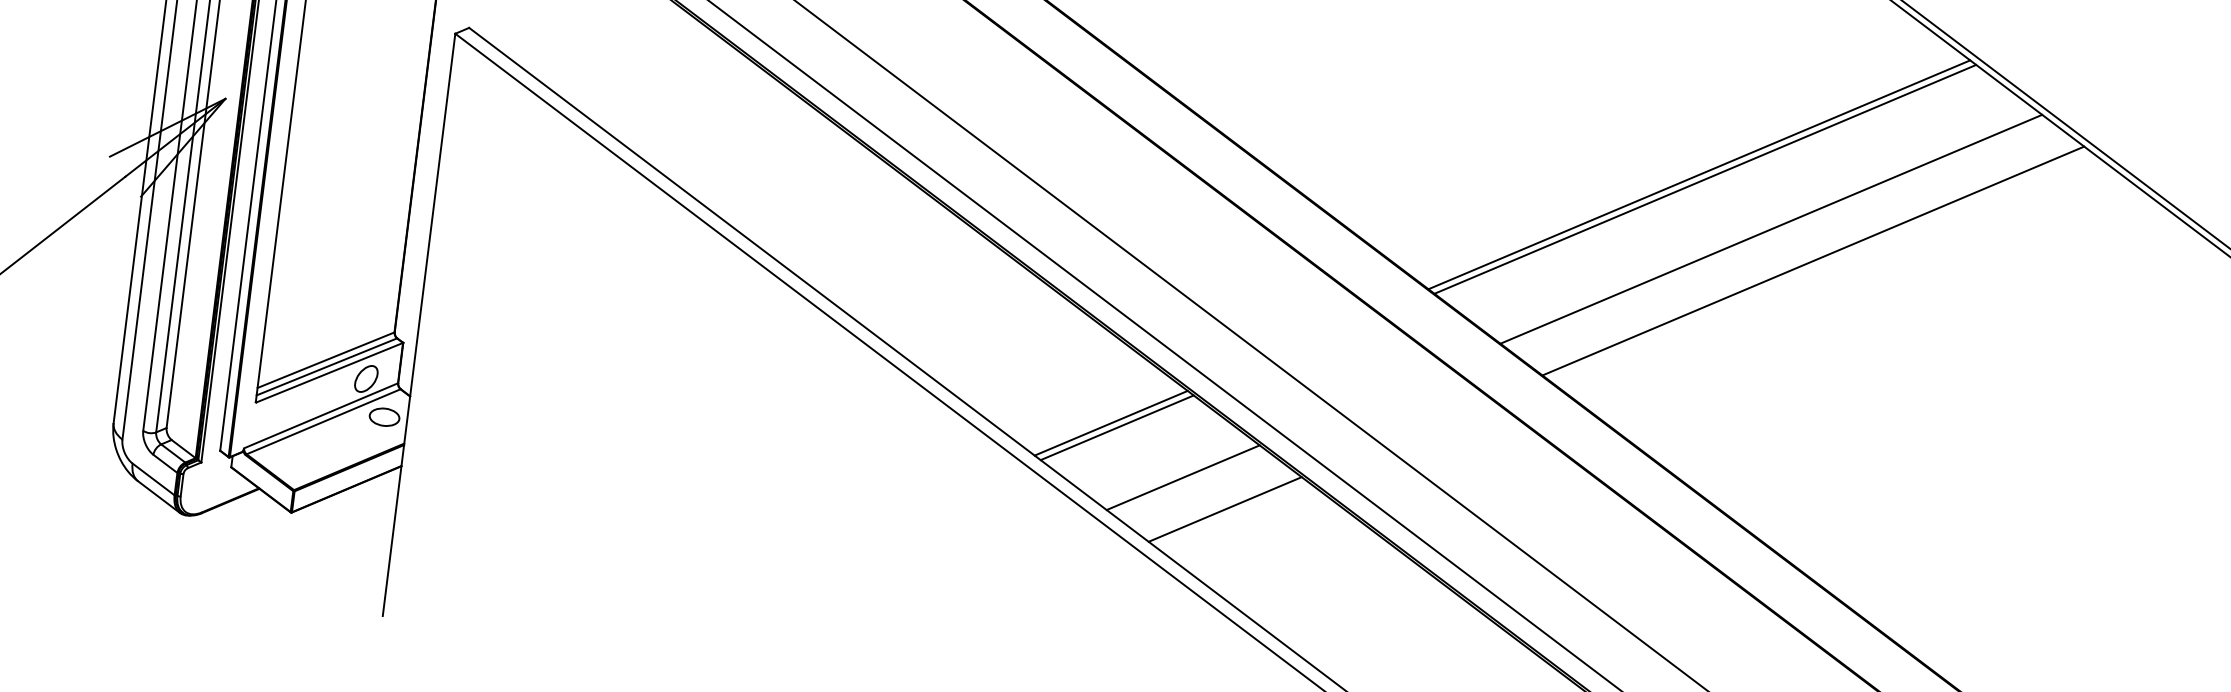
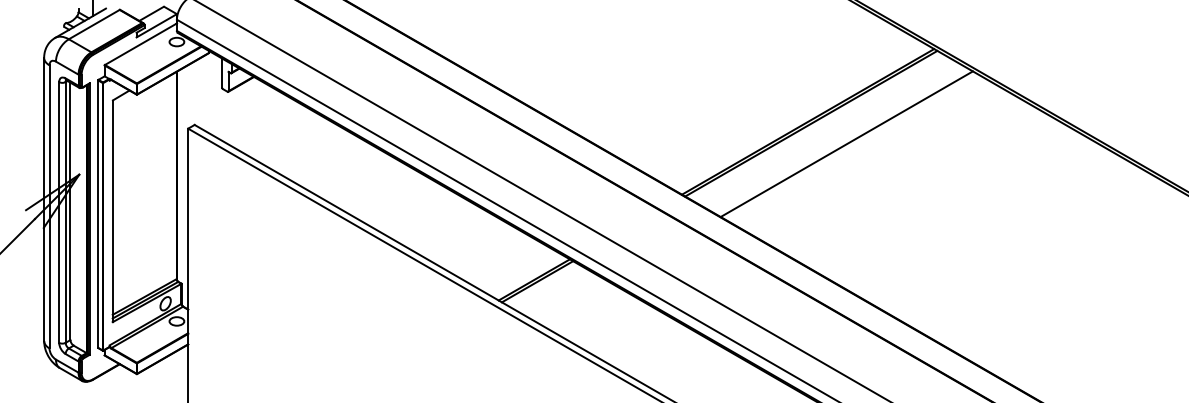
line: (1813, 261) -> (869, 157), removed
line: (1182, 476) -> (572, 301), removed
line: (1225, 507) -> (595, 314), removed

